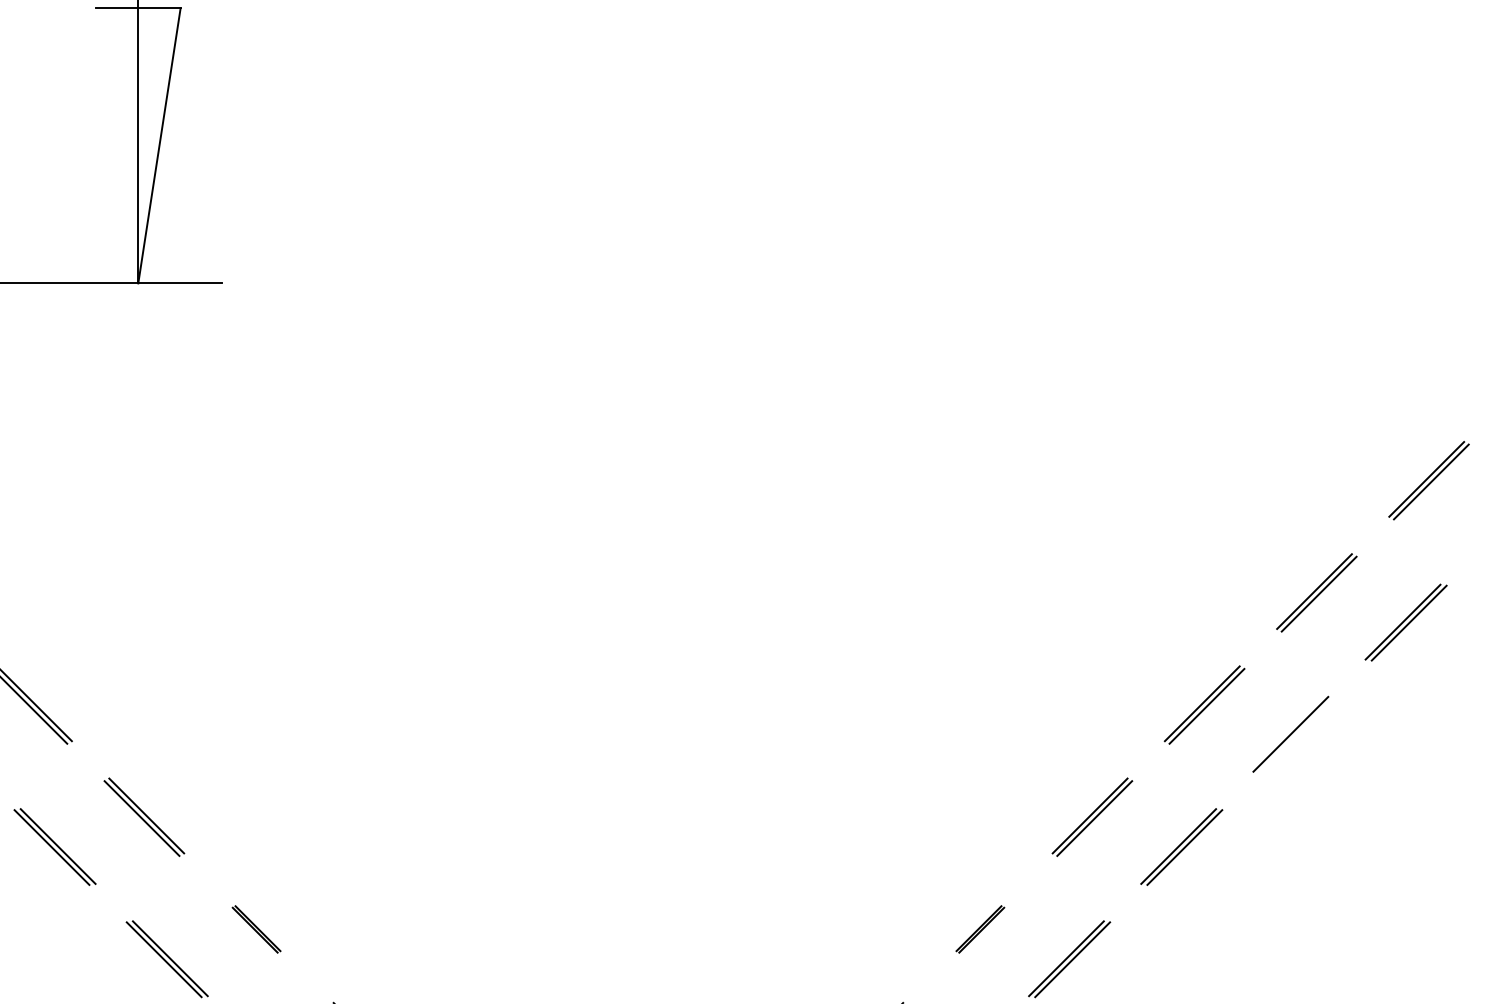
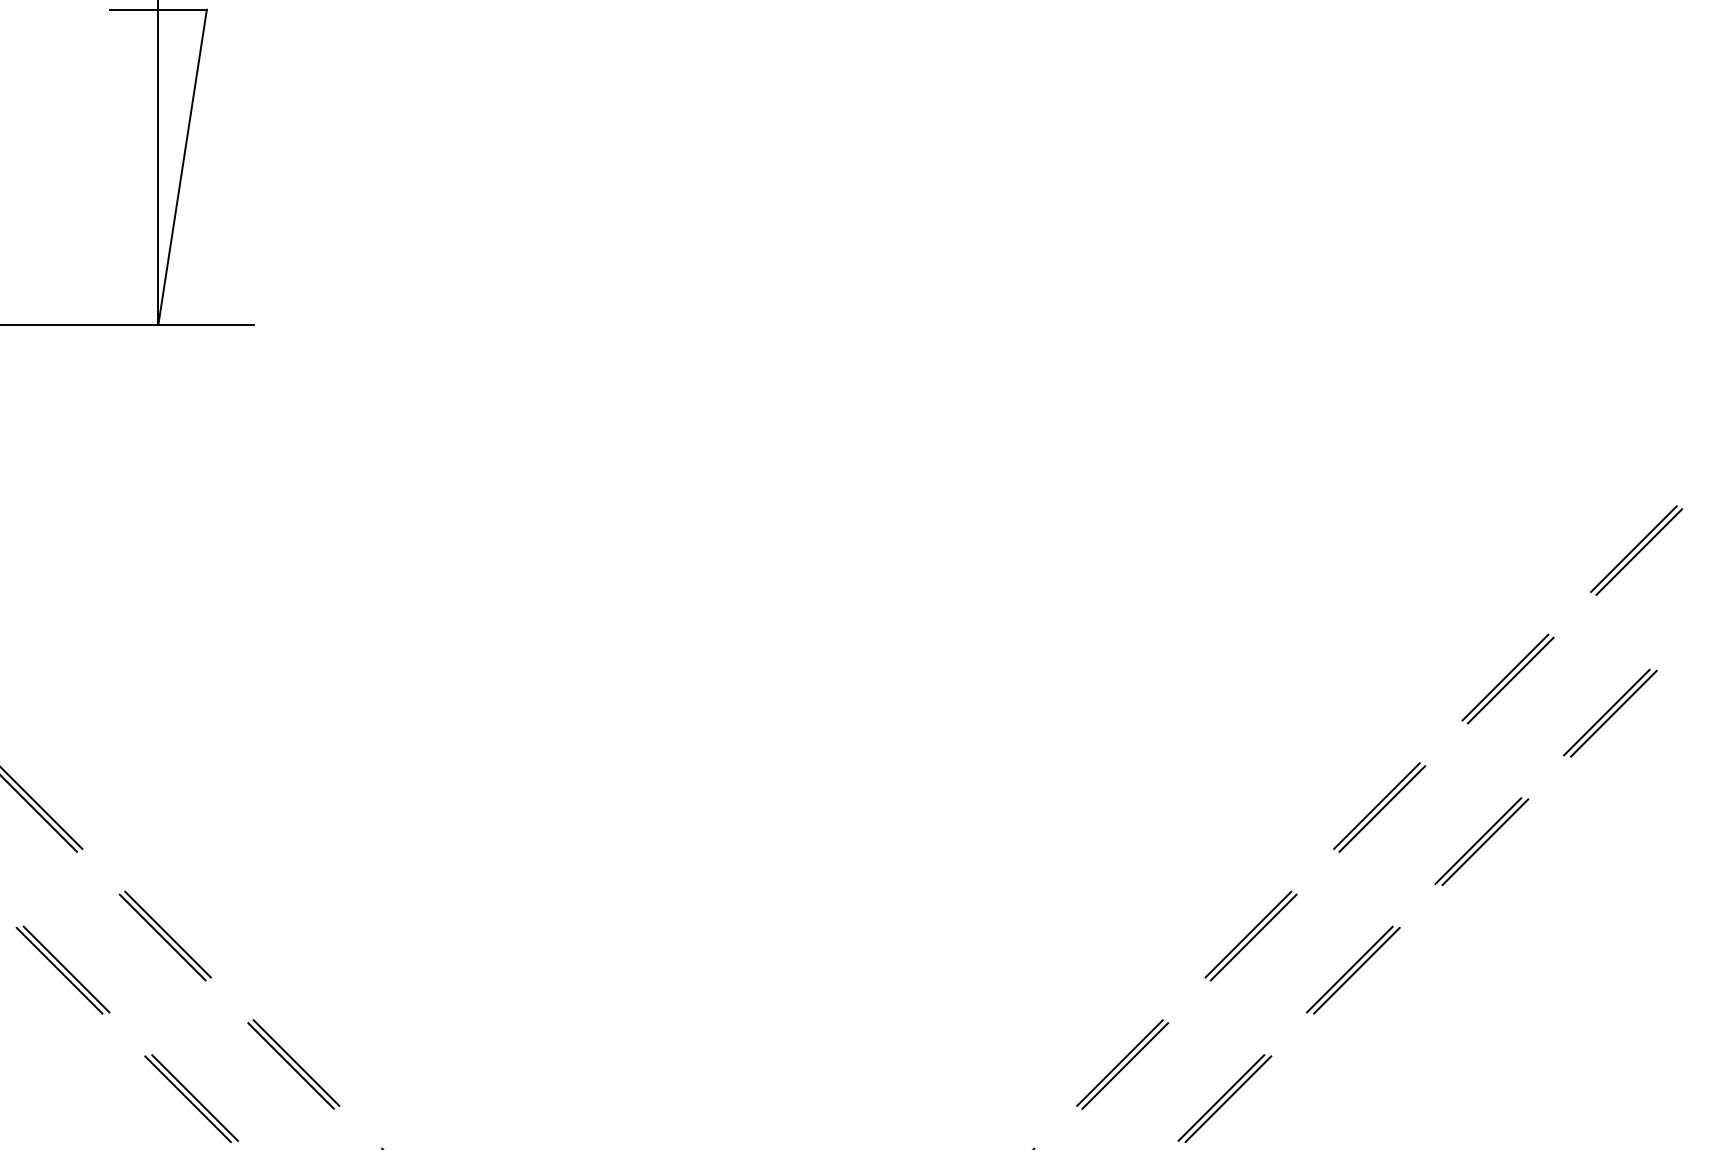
line: (1297, 735) -> (1485, 842), added
part: (256, 929) -> (293, 1064), size x1.67
part: (980, 929) -> (1122, 1064), size x1.67

